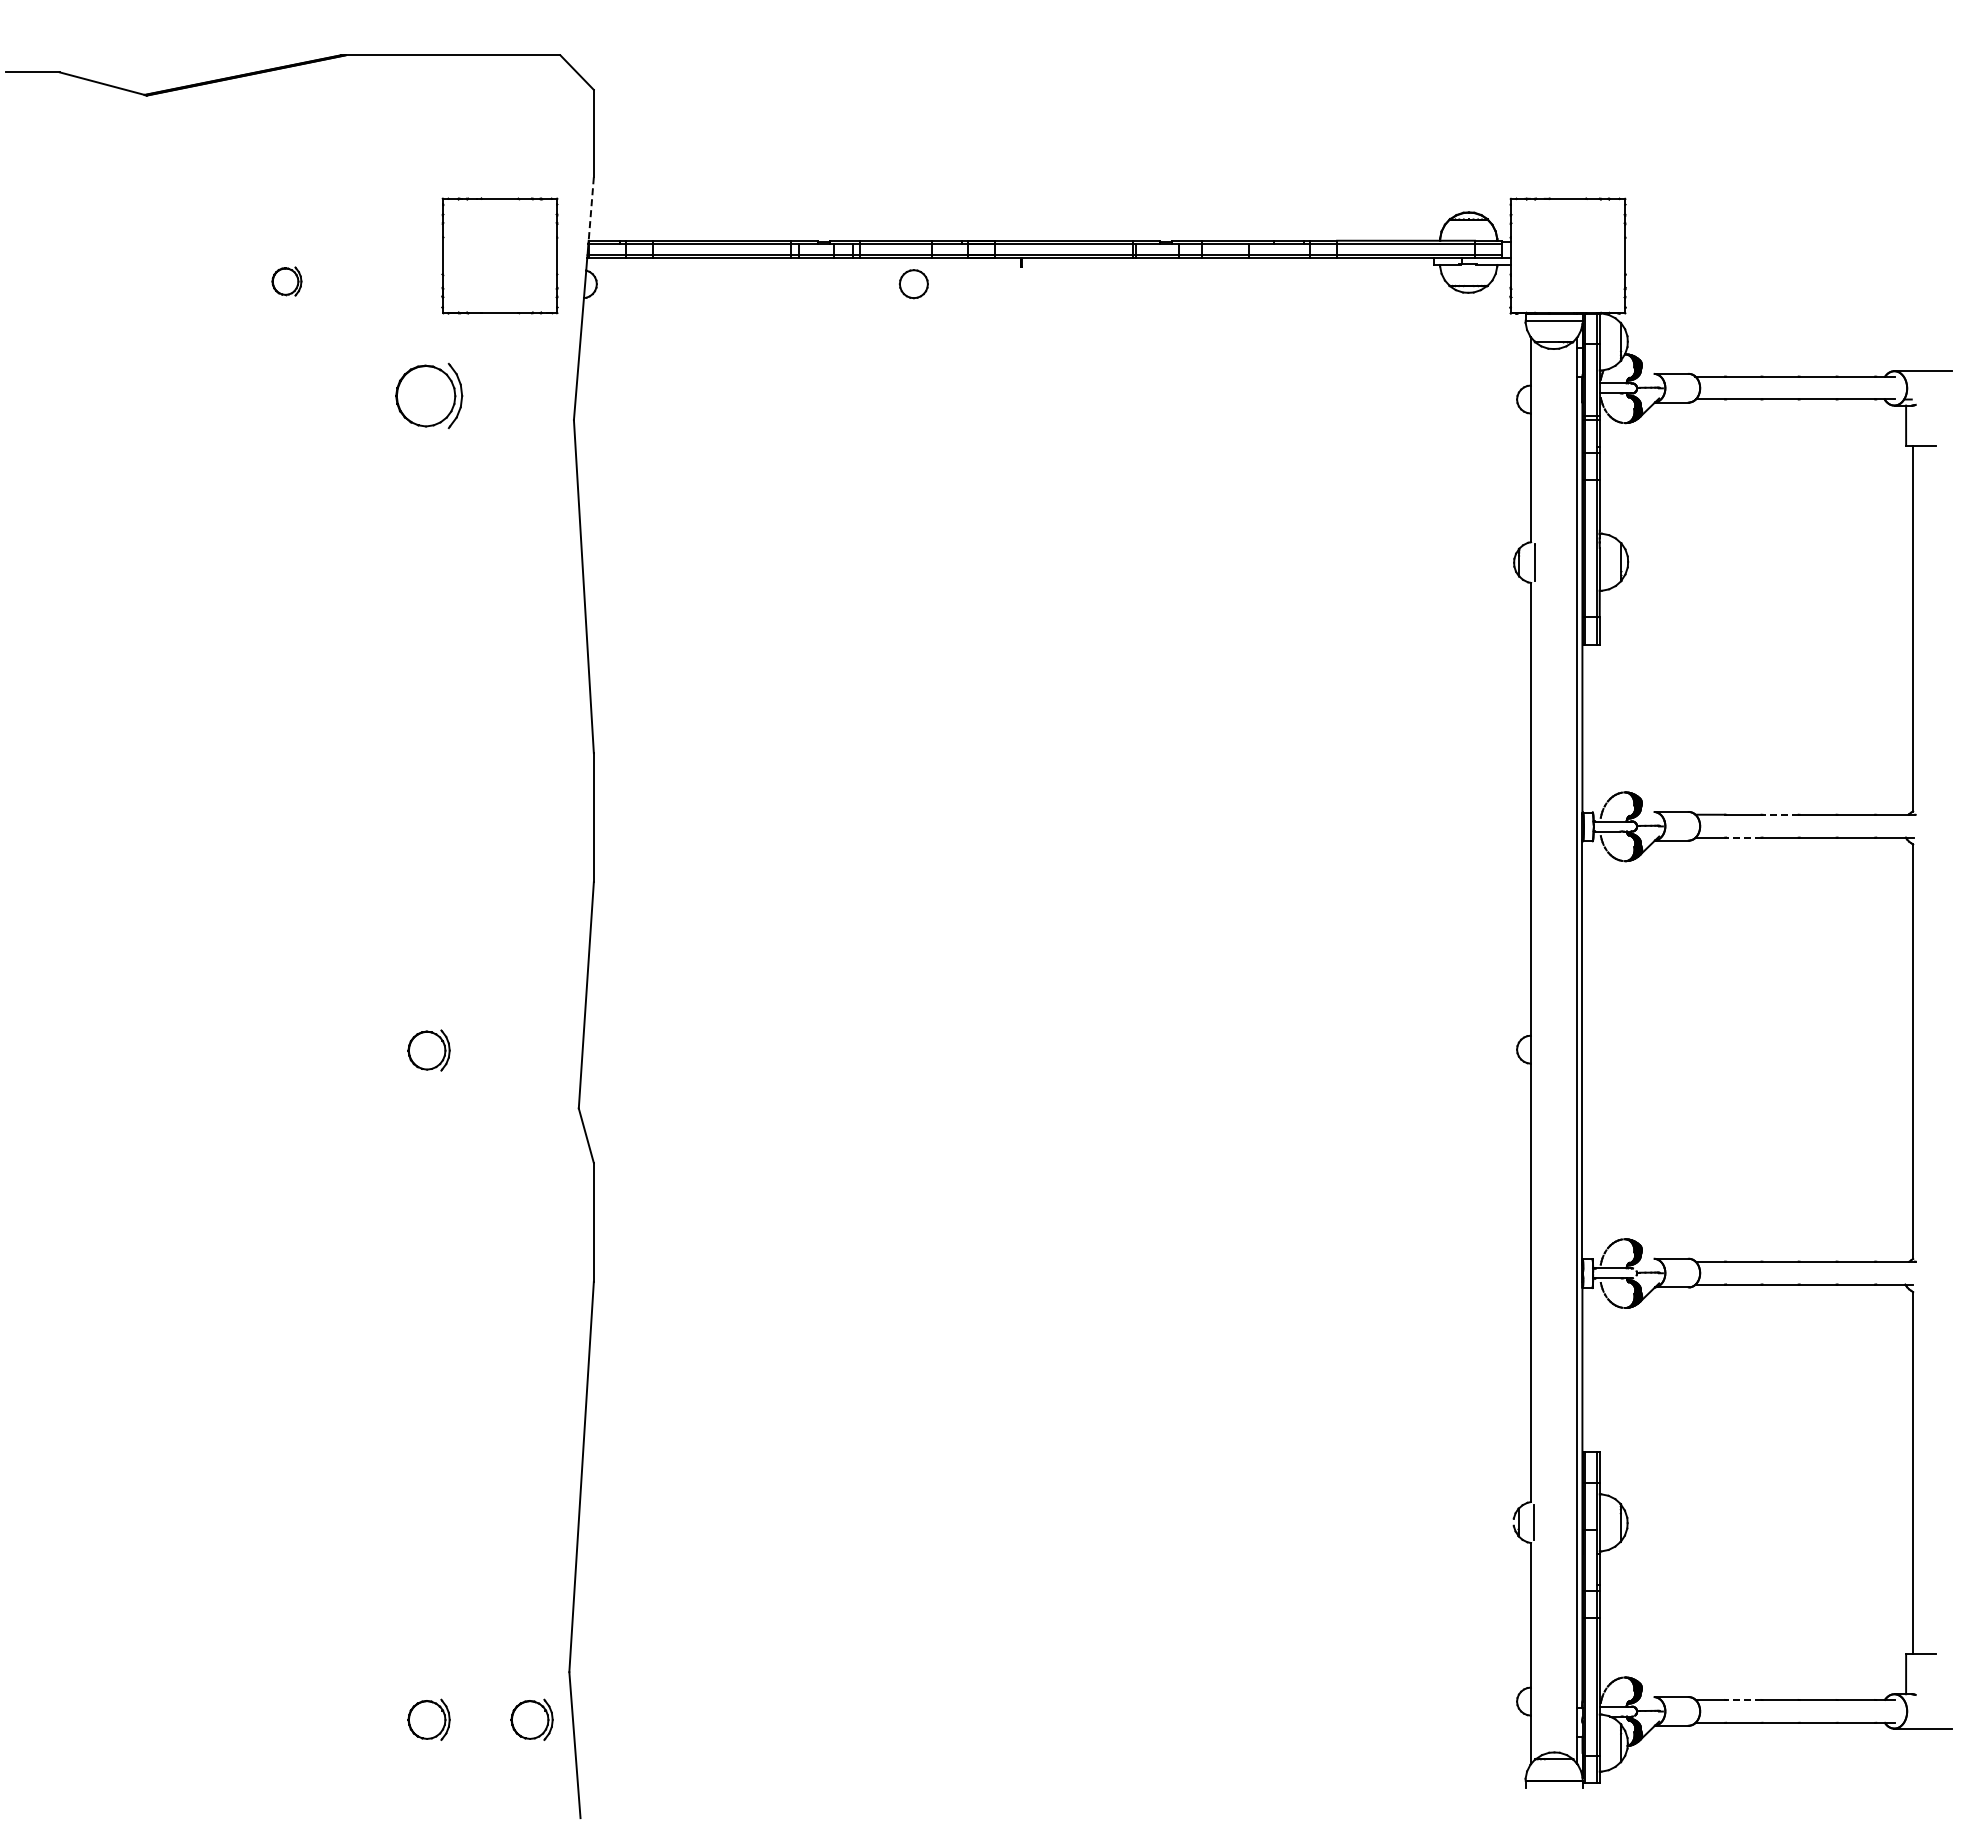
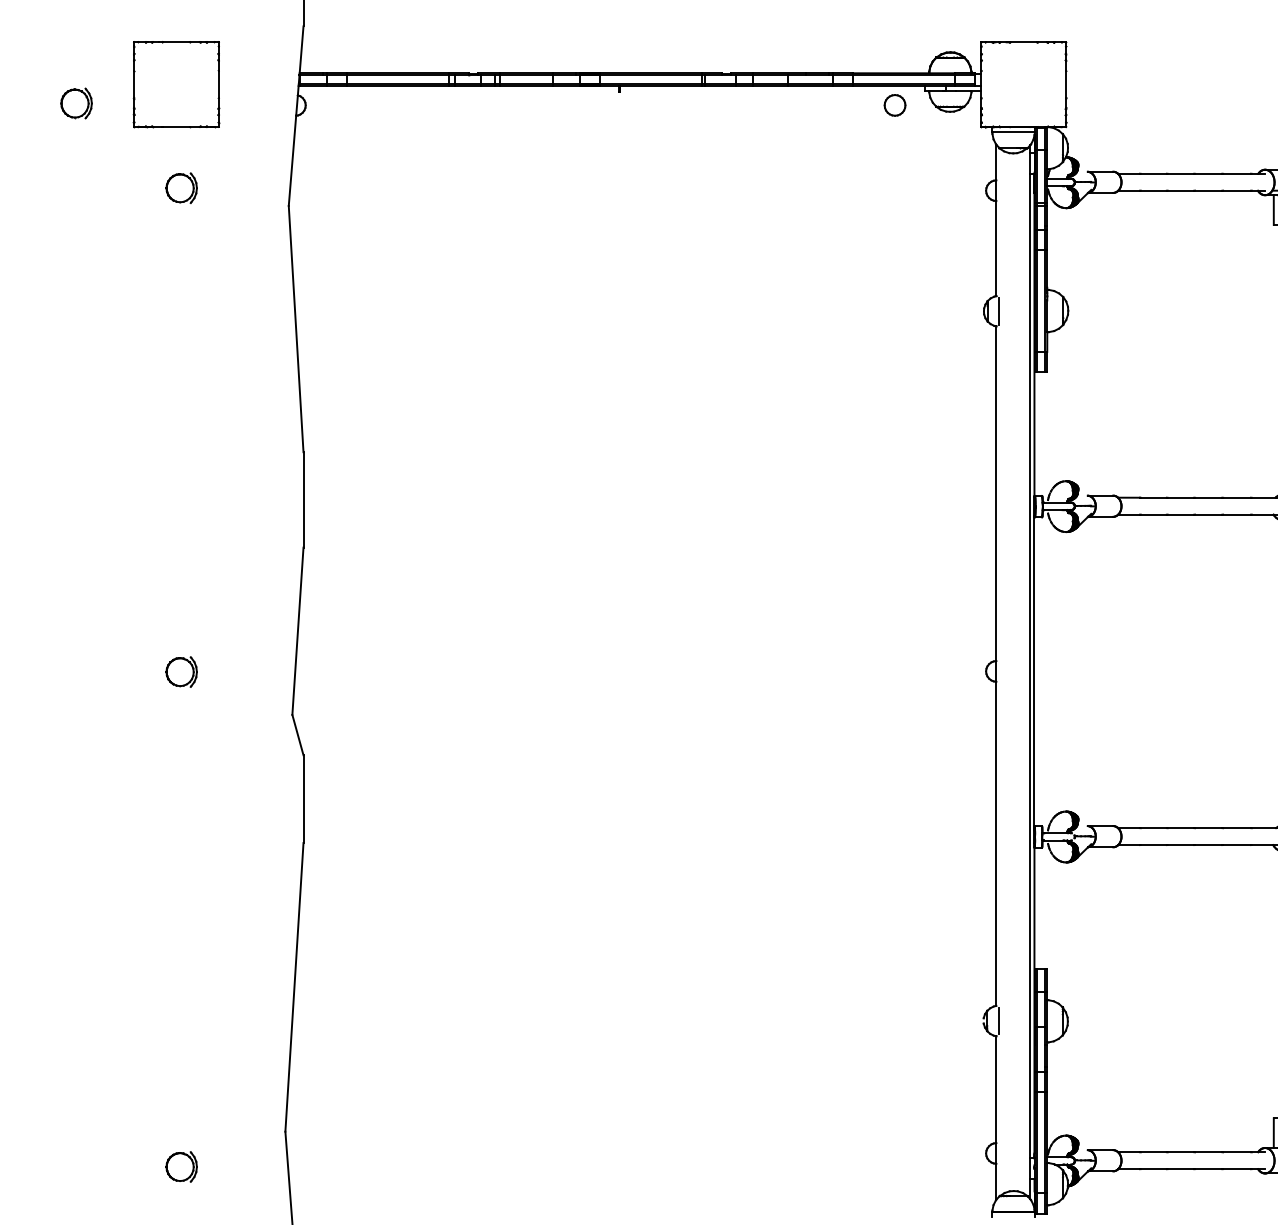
line: (591, 209) -> (301, 50), dashed -> solid
part: (499, 255) -> (176, 84), moved
part: (286, 281) -> (76, 103), size x1.43
part: (913, 284) -> (894, 105), moved
part: (428, 396) -> (181, 188), size x0.62
line: (1780, 814) -> (1180, 497), dashed -> solid
line: (1742, 837) -> (1152, 514), dashed -> solid
line: (1742, 1699) -> (1152, 1151), dashed -> solid
part: (531, 1719) -> (257, 1166), removed

